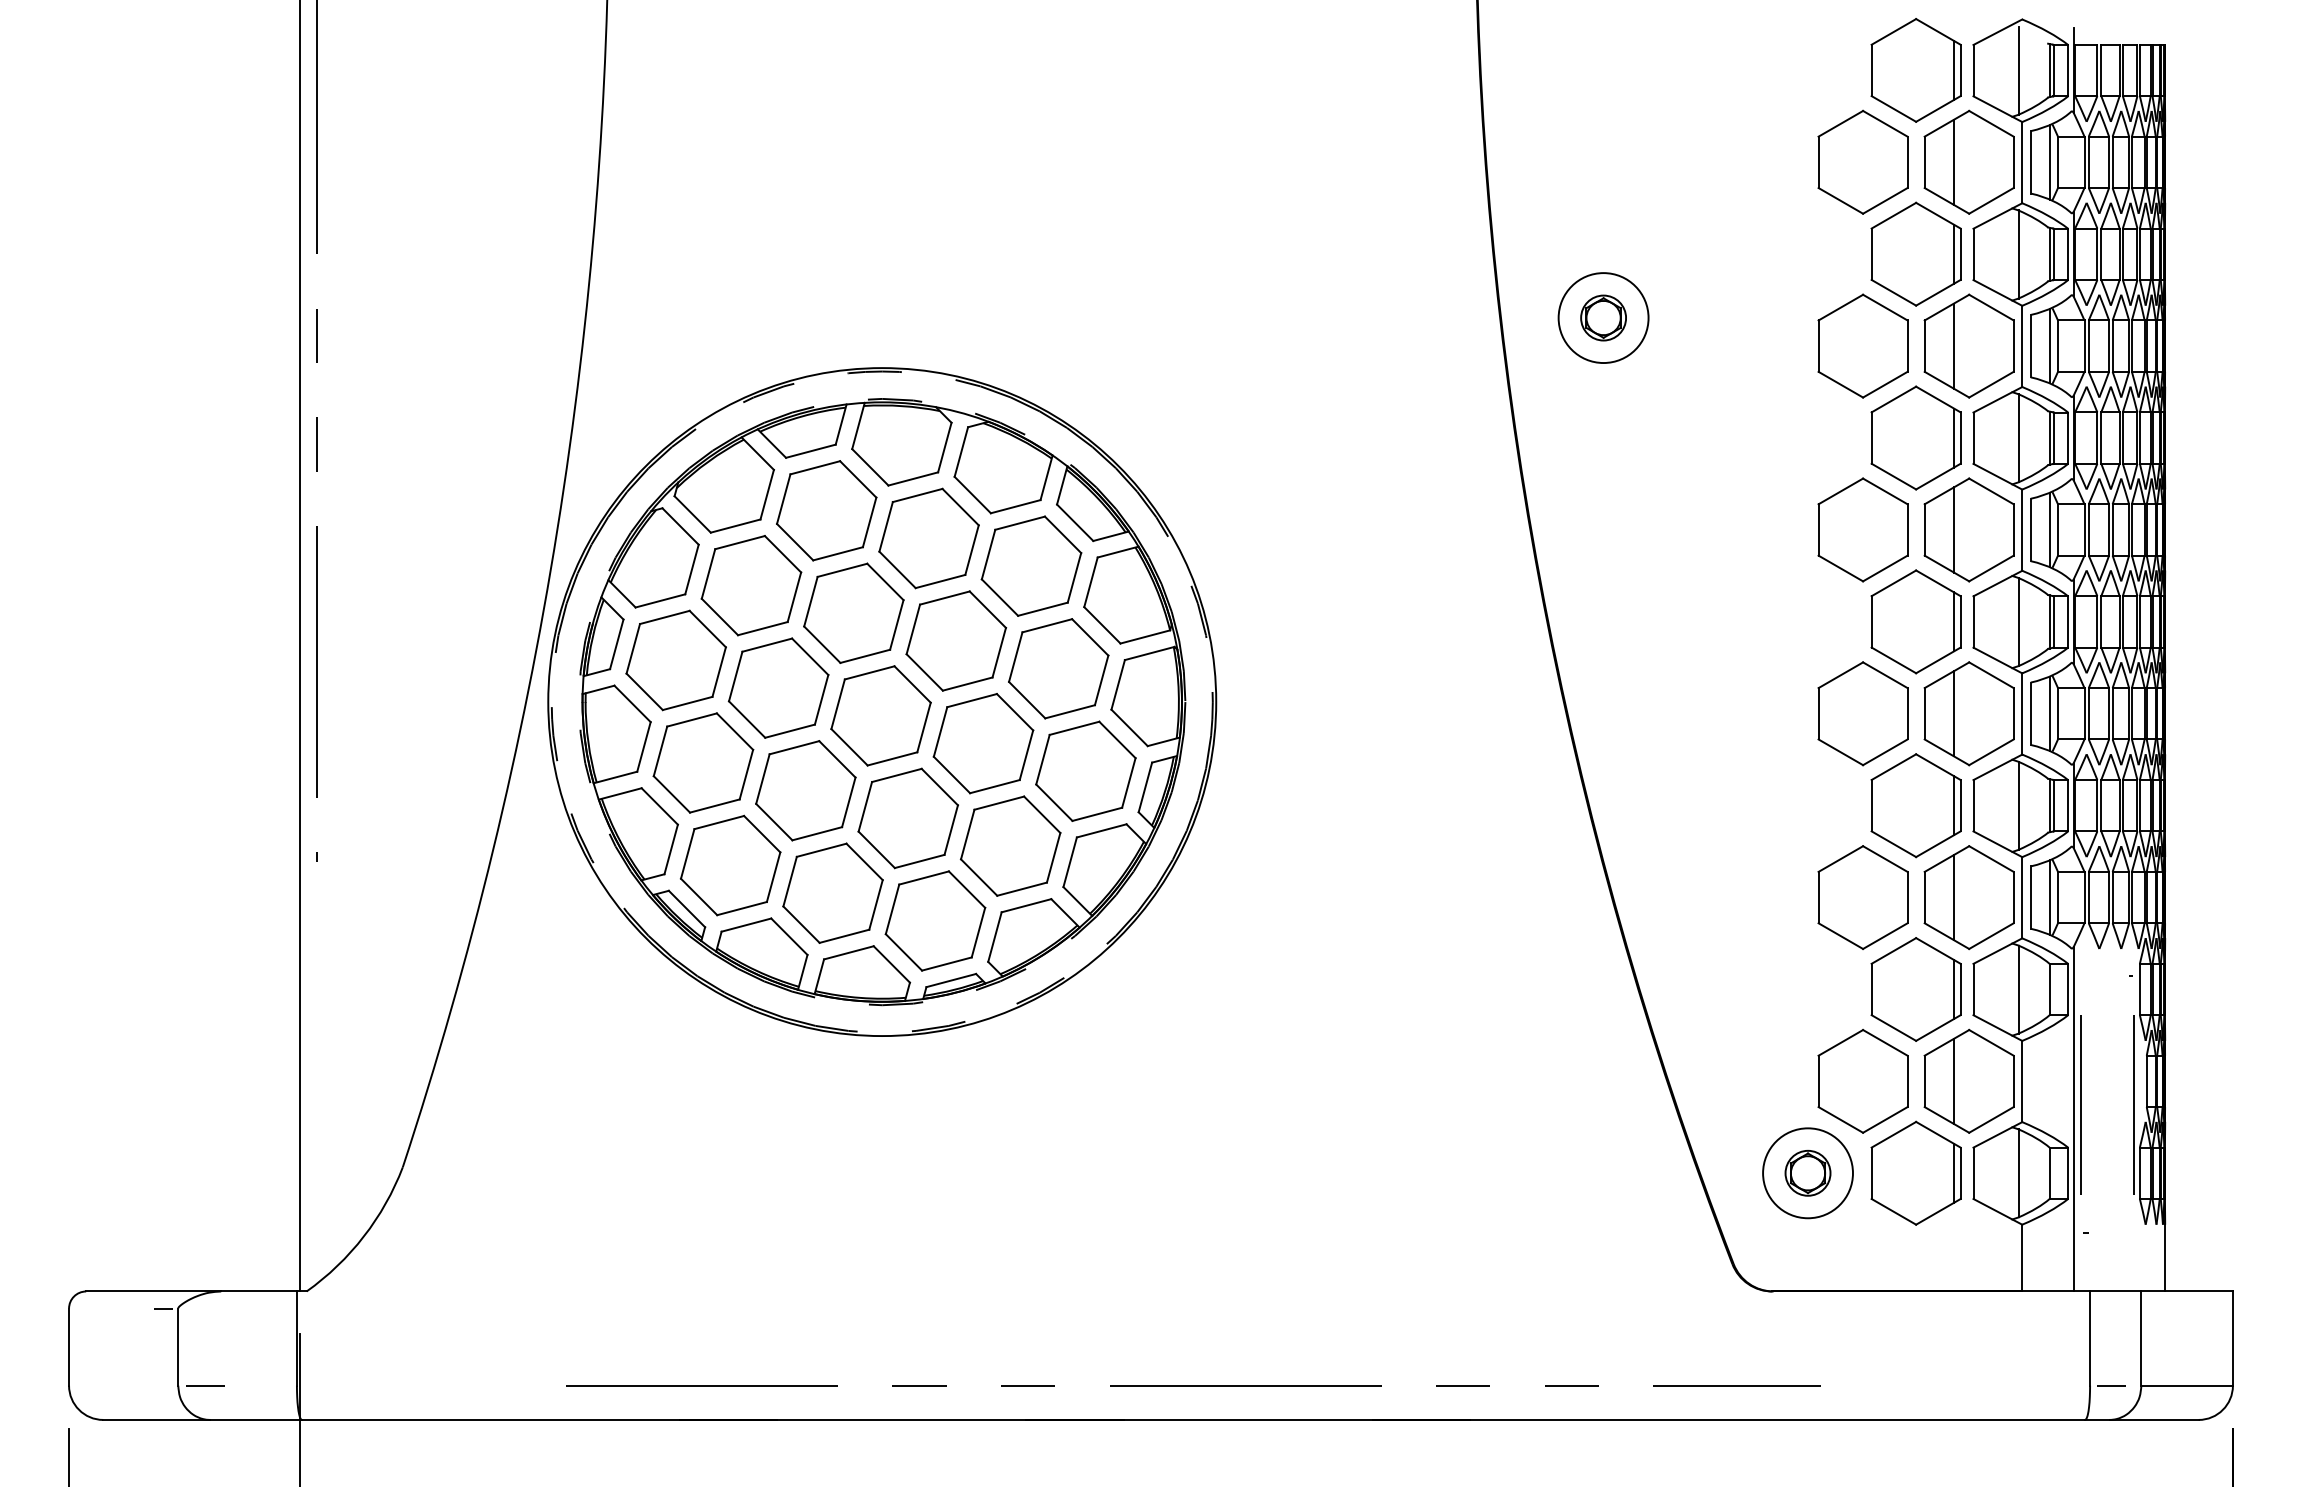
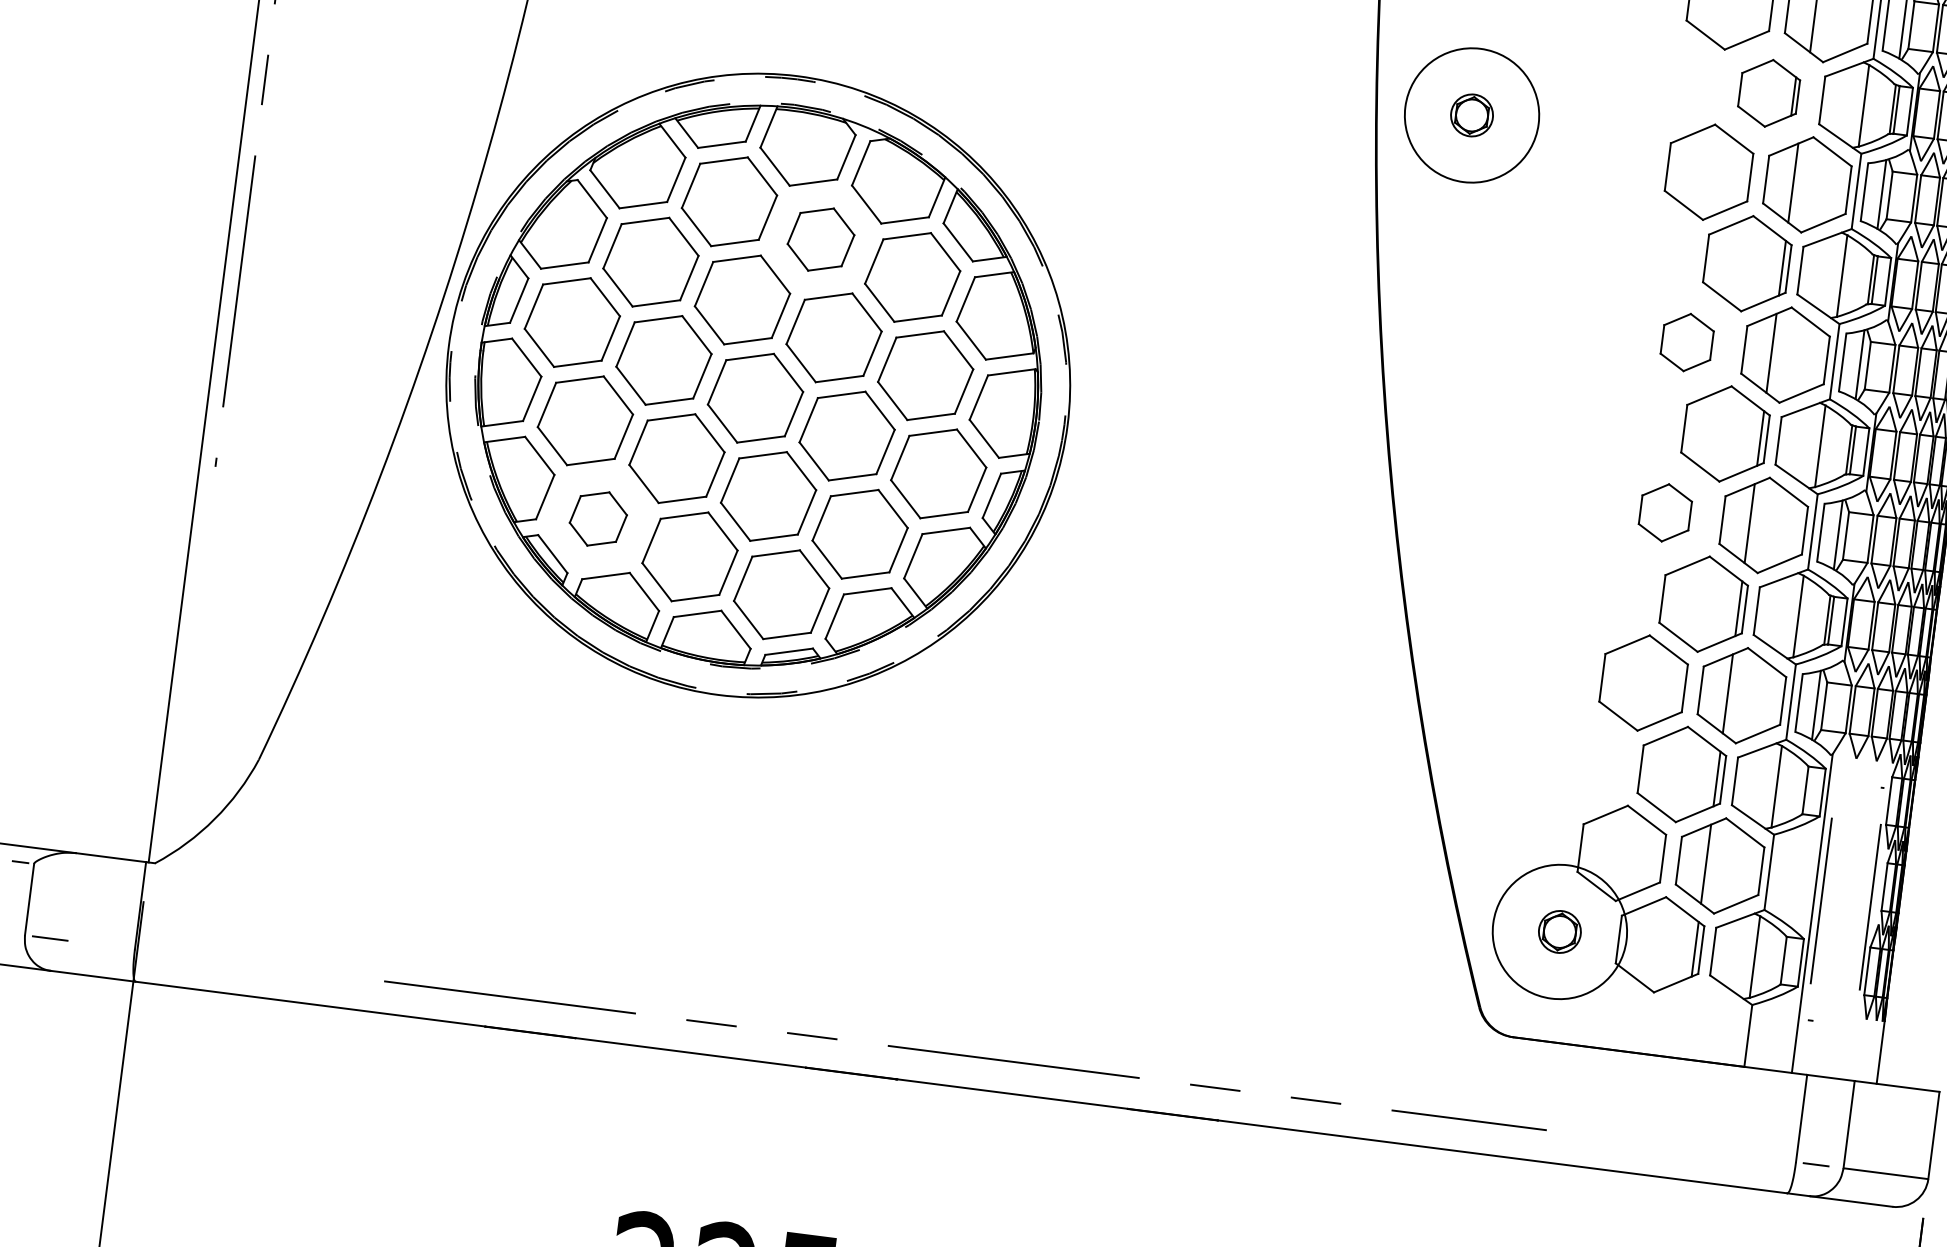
part: (1915, 253) -> (1768, 92), size x0.7
circle: (1603, 318) -> (1471, 115), size x1.6
part: (1862, 529) -> (1686, 342), size x0.6
part: (928, 538) -> (820, 239), size x0.7
part: (1862, 713) -> (1664, 512), size x0.6
part: (730, 865) -> (598, 518), size x0.6
circle: (1807, 1173) -> (1559, 932), size x1.6

